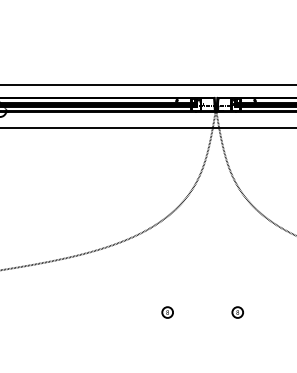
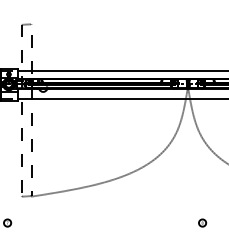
part: (167, 311) -> (155, 222), removed

